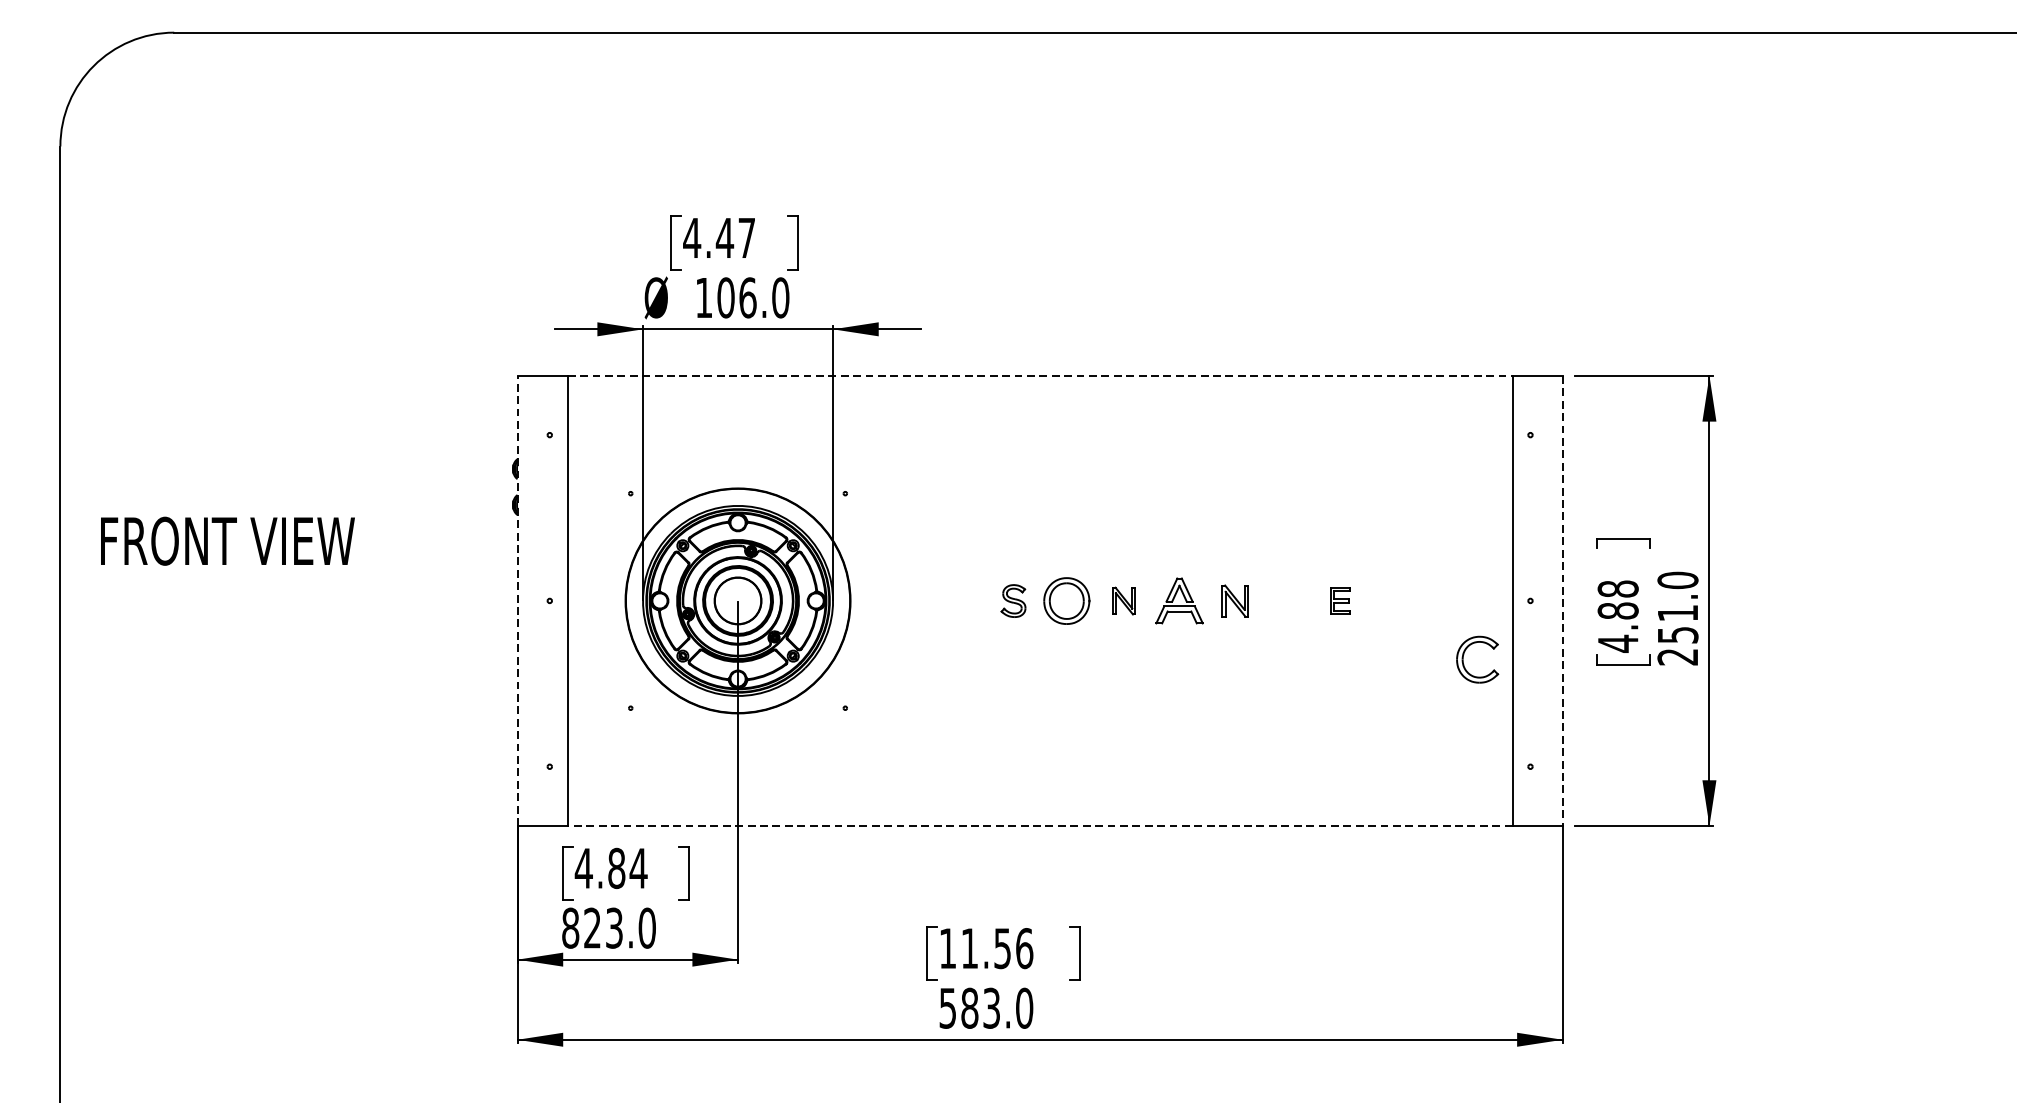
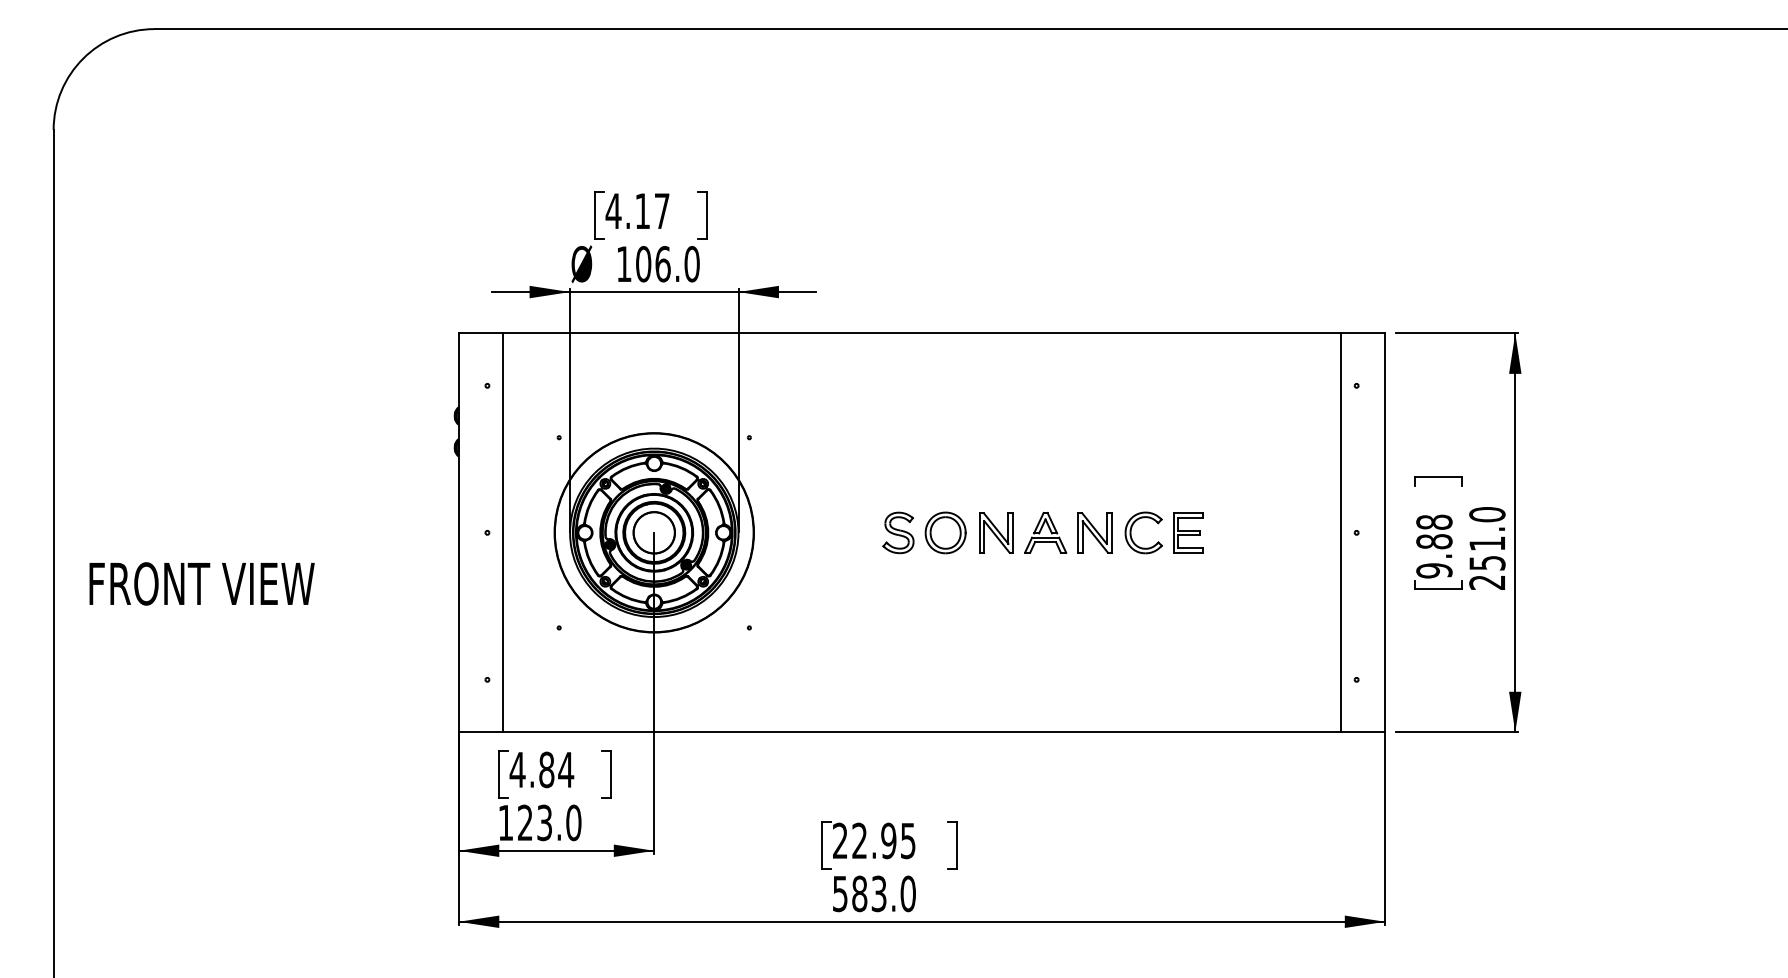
text: (724, 237) -> (642, 210), 4.47 -> 4.17
line: (1040, 376) -> (922, 333), dashed -> solid
text: (227, 540) -> (201, 583), moved
line: (517, 600) -> (458, 532), dashed -> solid
part: (1013, 600) -> (898, 532), size x1.43
part: (1124, 600) -> (996, 532), size x1.67
part: (1234, 600) -> (1094, 532), size x1.43
part: (1340, 600) -> (1188, 532), size x1.67
line: (1563, 601) -> (1385, 533), dashed -> solid
text: (1618, 643) -> (1434, 570), 4.88 -> 9.88
part: (1463, 659) -> (1131, 532), moved
line: (1040, 826) -> (922, 732), dashed -> solid
text: (570, 927) -> (505, 822), 823.0 -> 123.0
text: (986, 948) -> (874, 840), 11.56 -> 22.95

